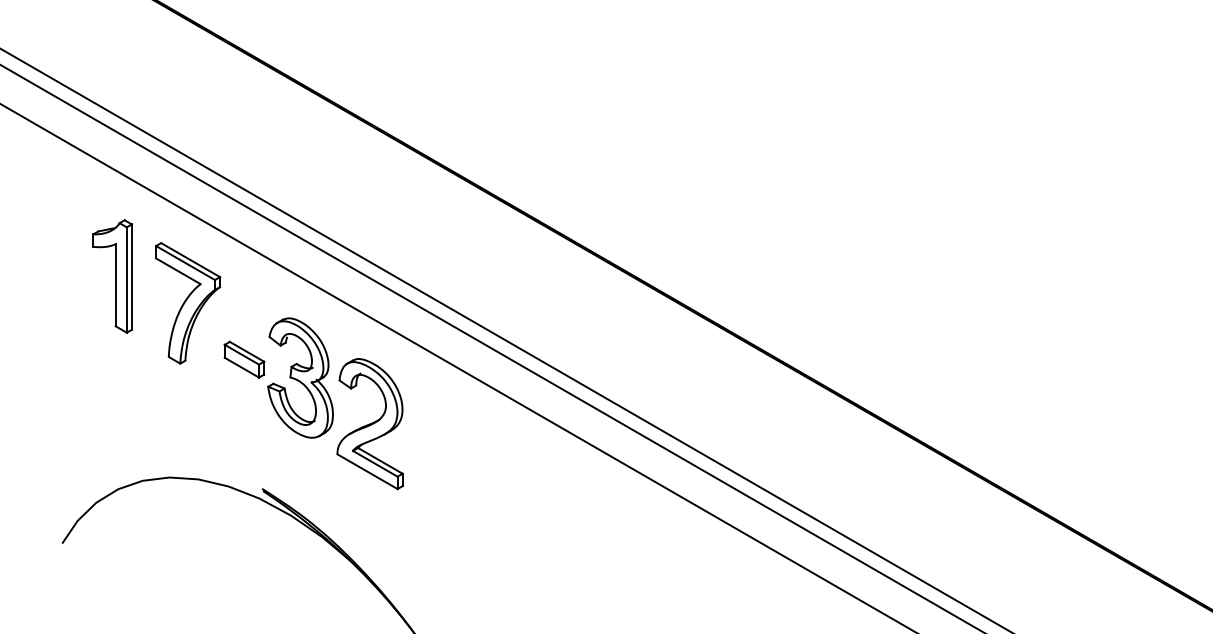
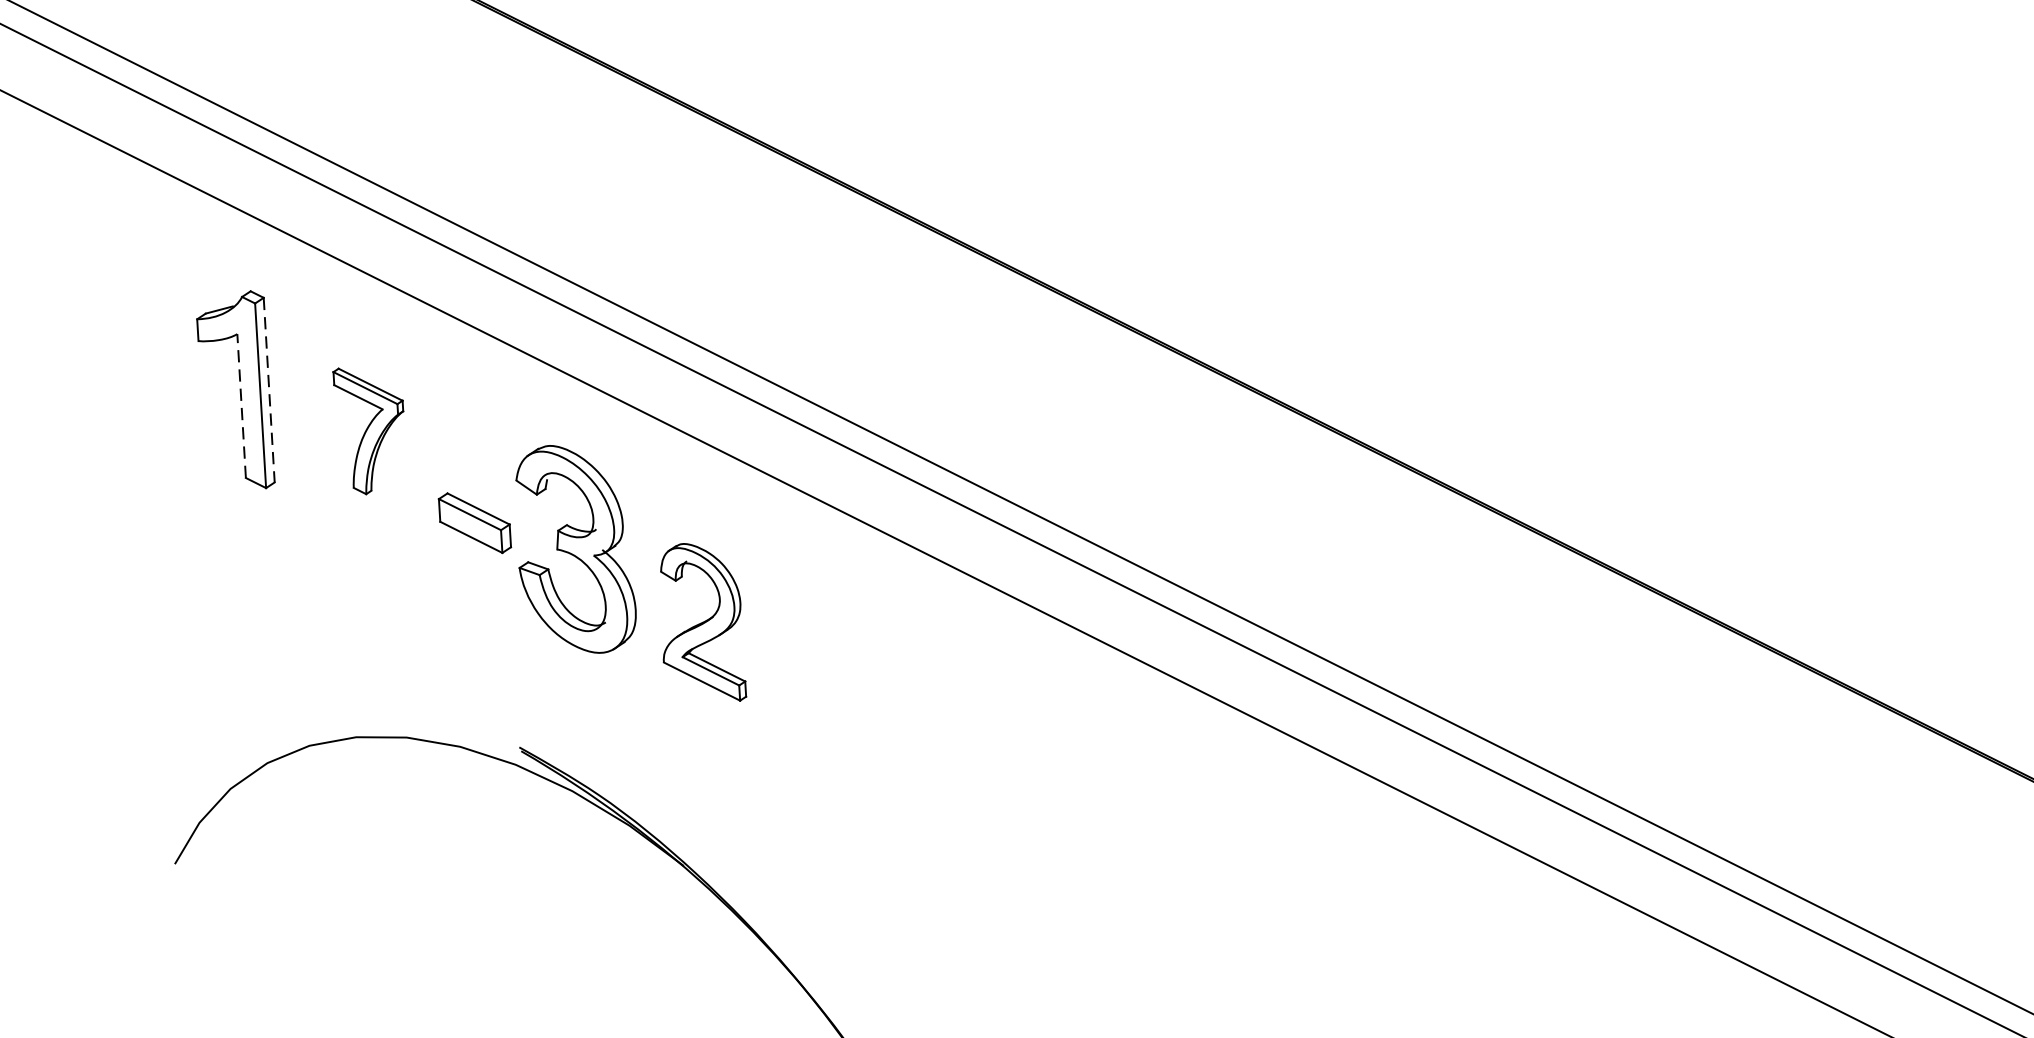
line: (131, 277) -> (268, 390), solid -> dashed
line: (115, 284) -> (241, 404), solid -> dashed
part: (188, 303) -> (371, 430), size x0.6
part: (369, 424) -> (700, 623), size x0.7

